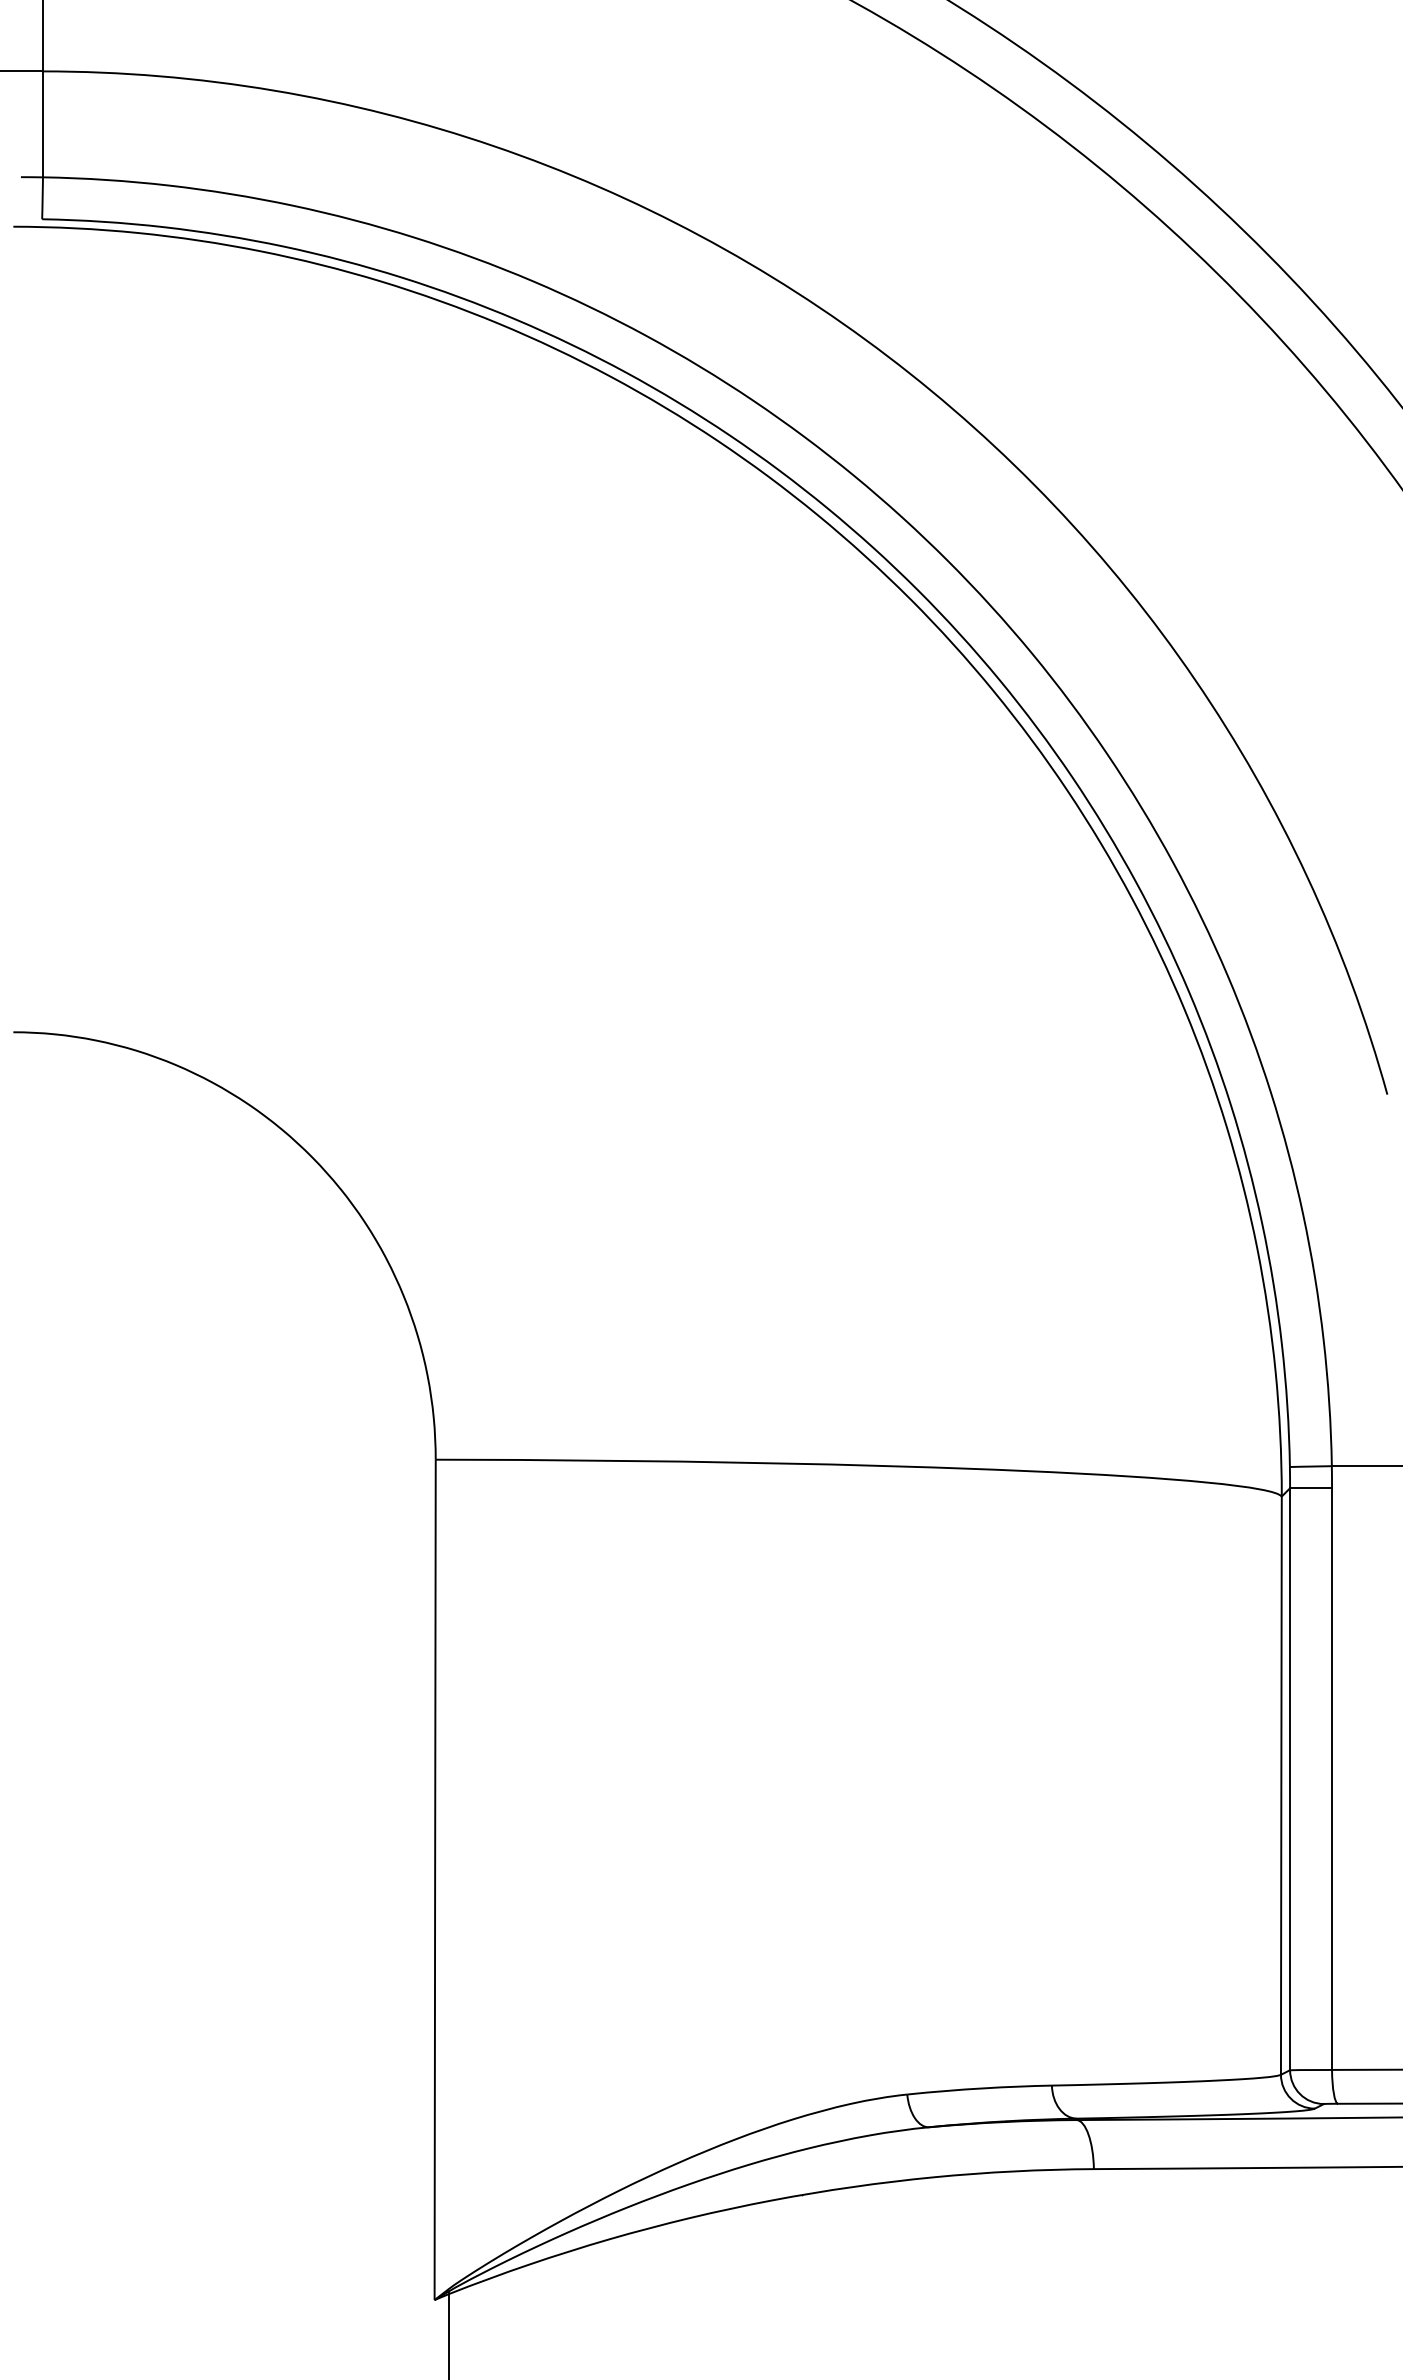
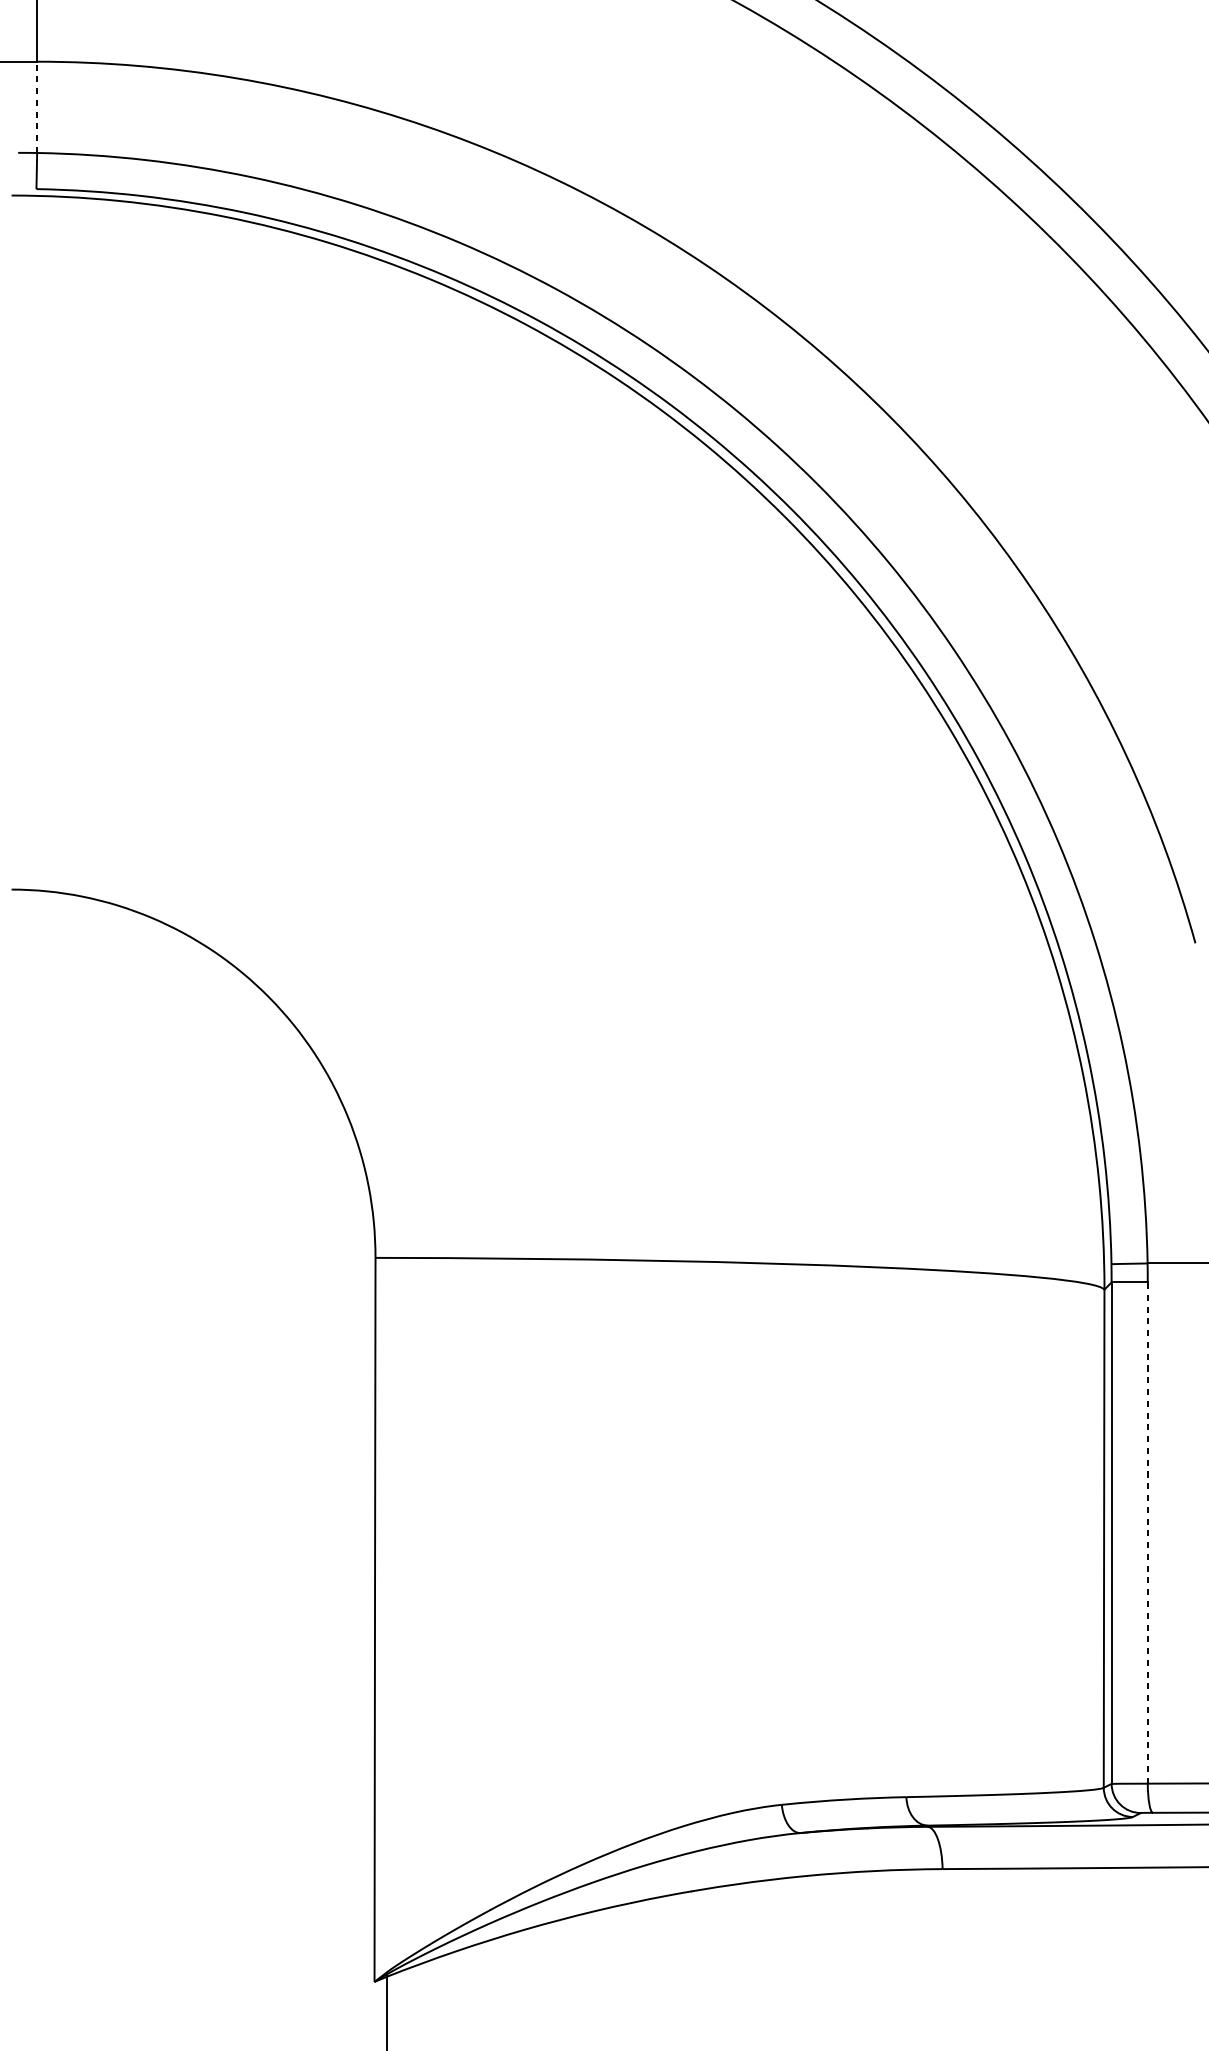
line: (43, 124) -> (37, 107), solid -> dashed
line: (1332, 1779) -> (1148, 1533), solid -> dashed

